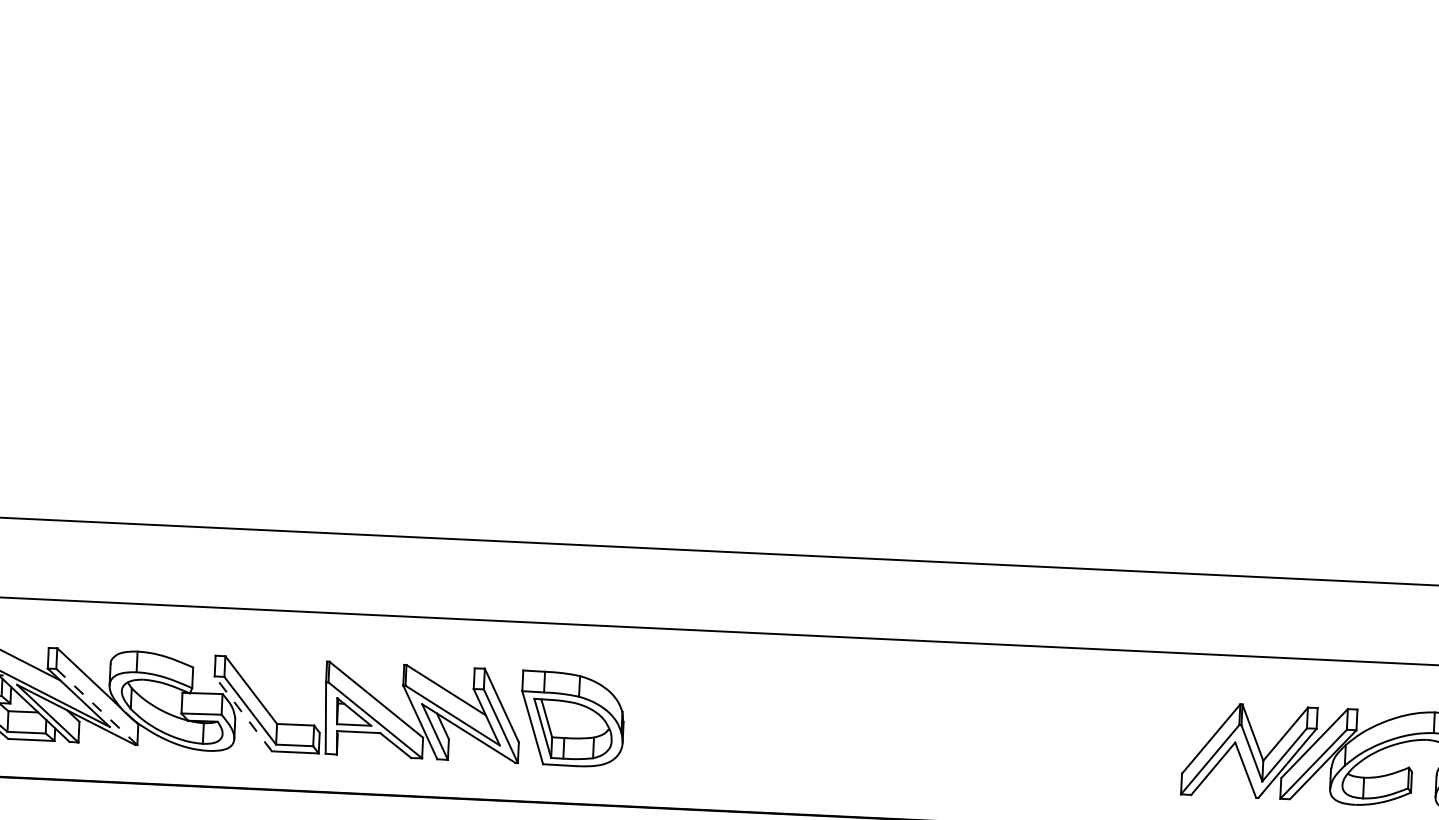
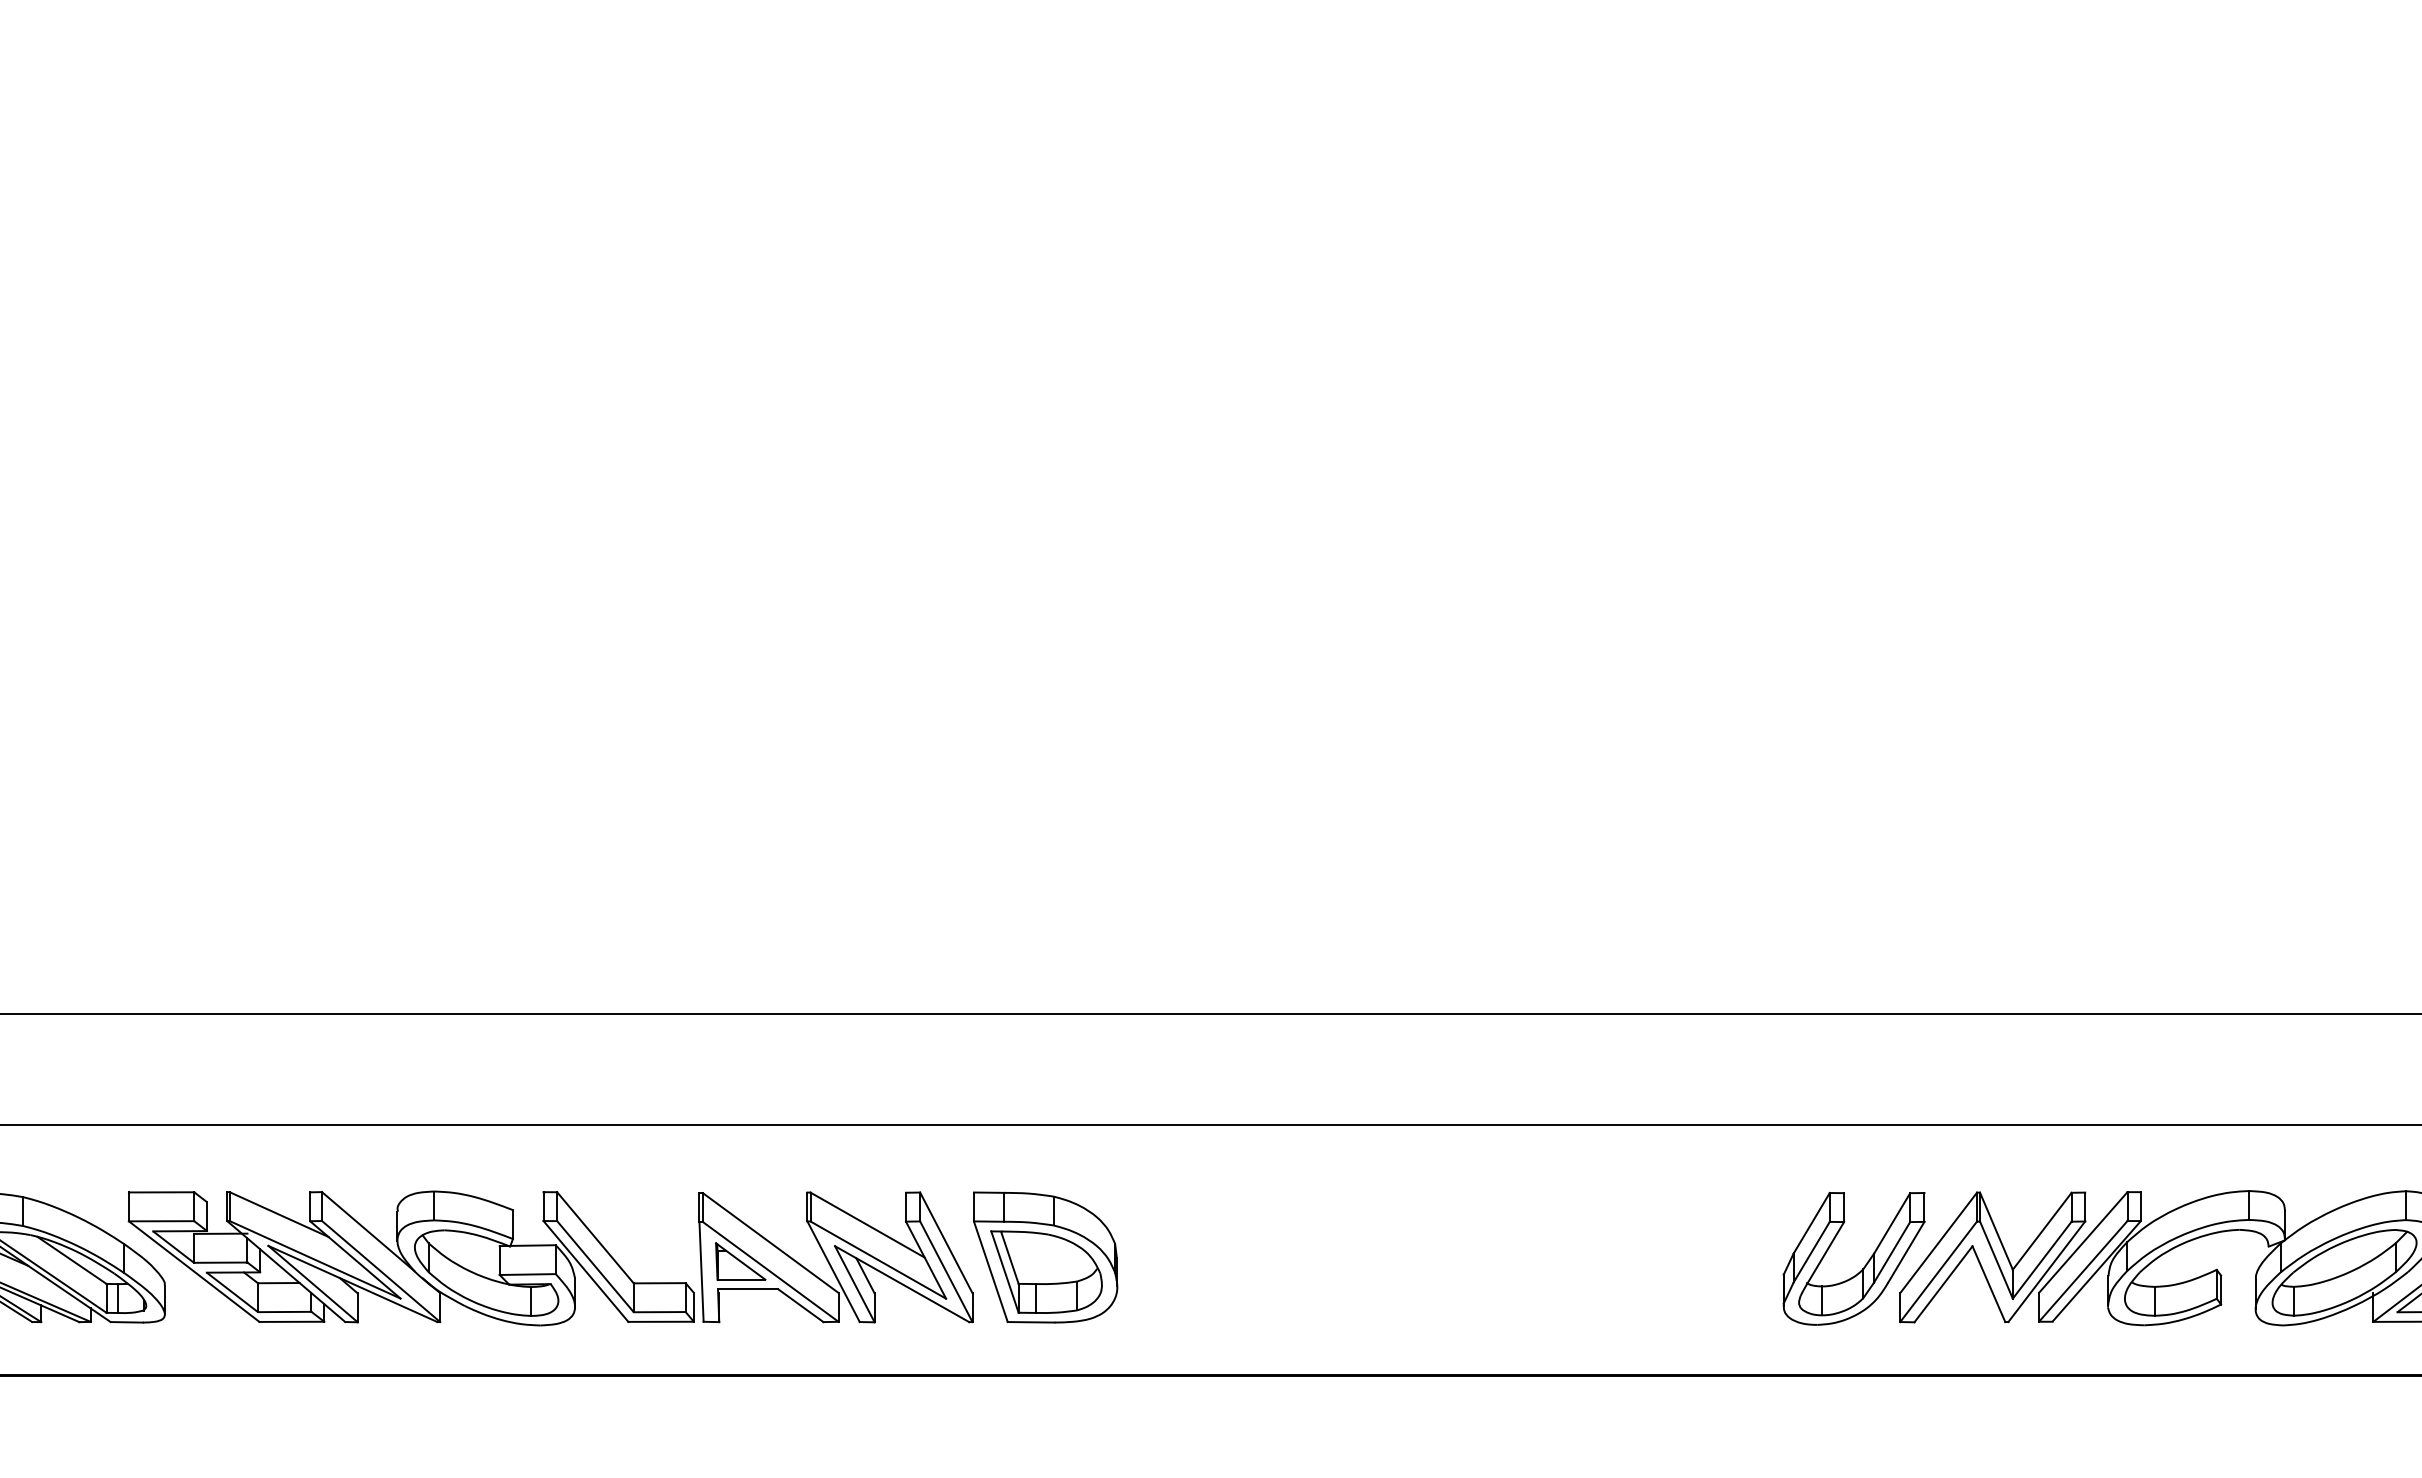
line: (97, 706) -> (381, 1271), dashed -> solid
line: (242, 713) -> (585, 1271), dashed -> solid
part: (1157, 752) -> (1864, 1265), added

